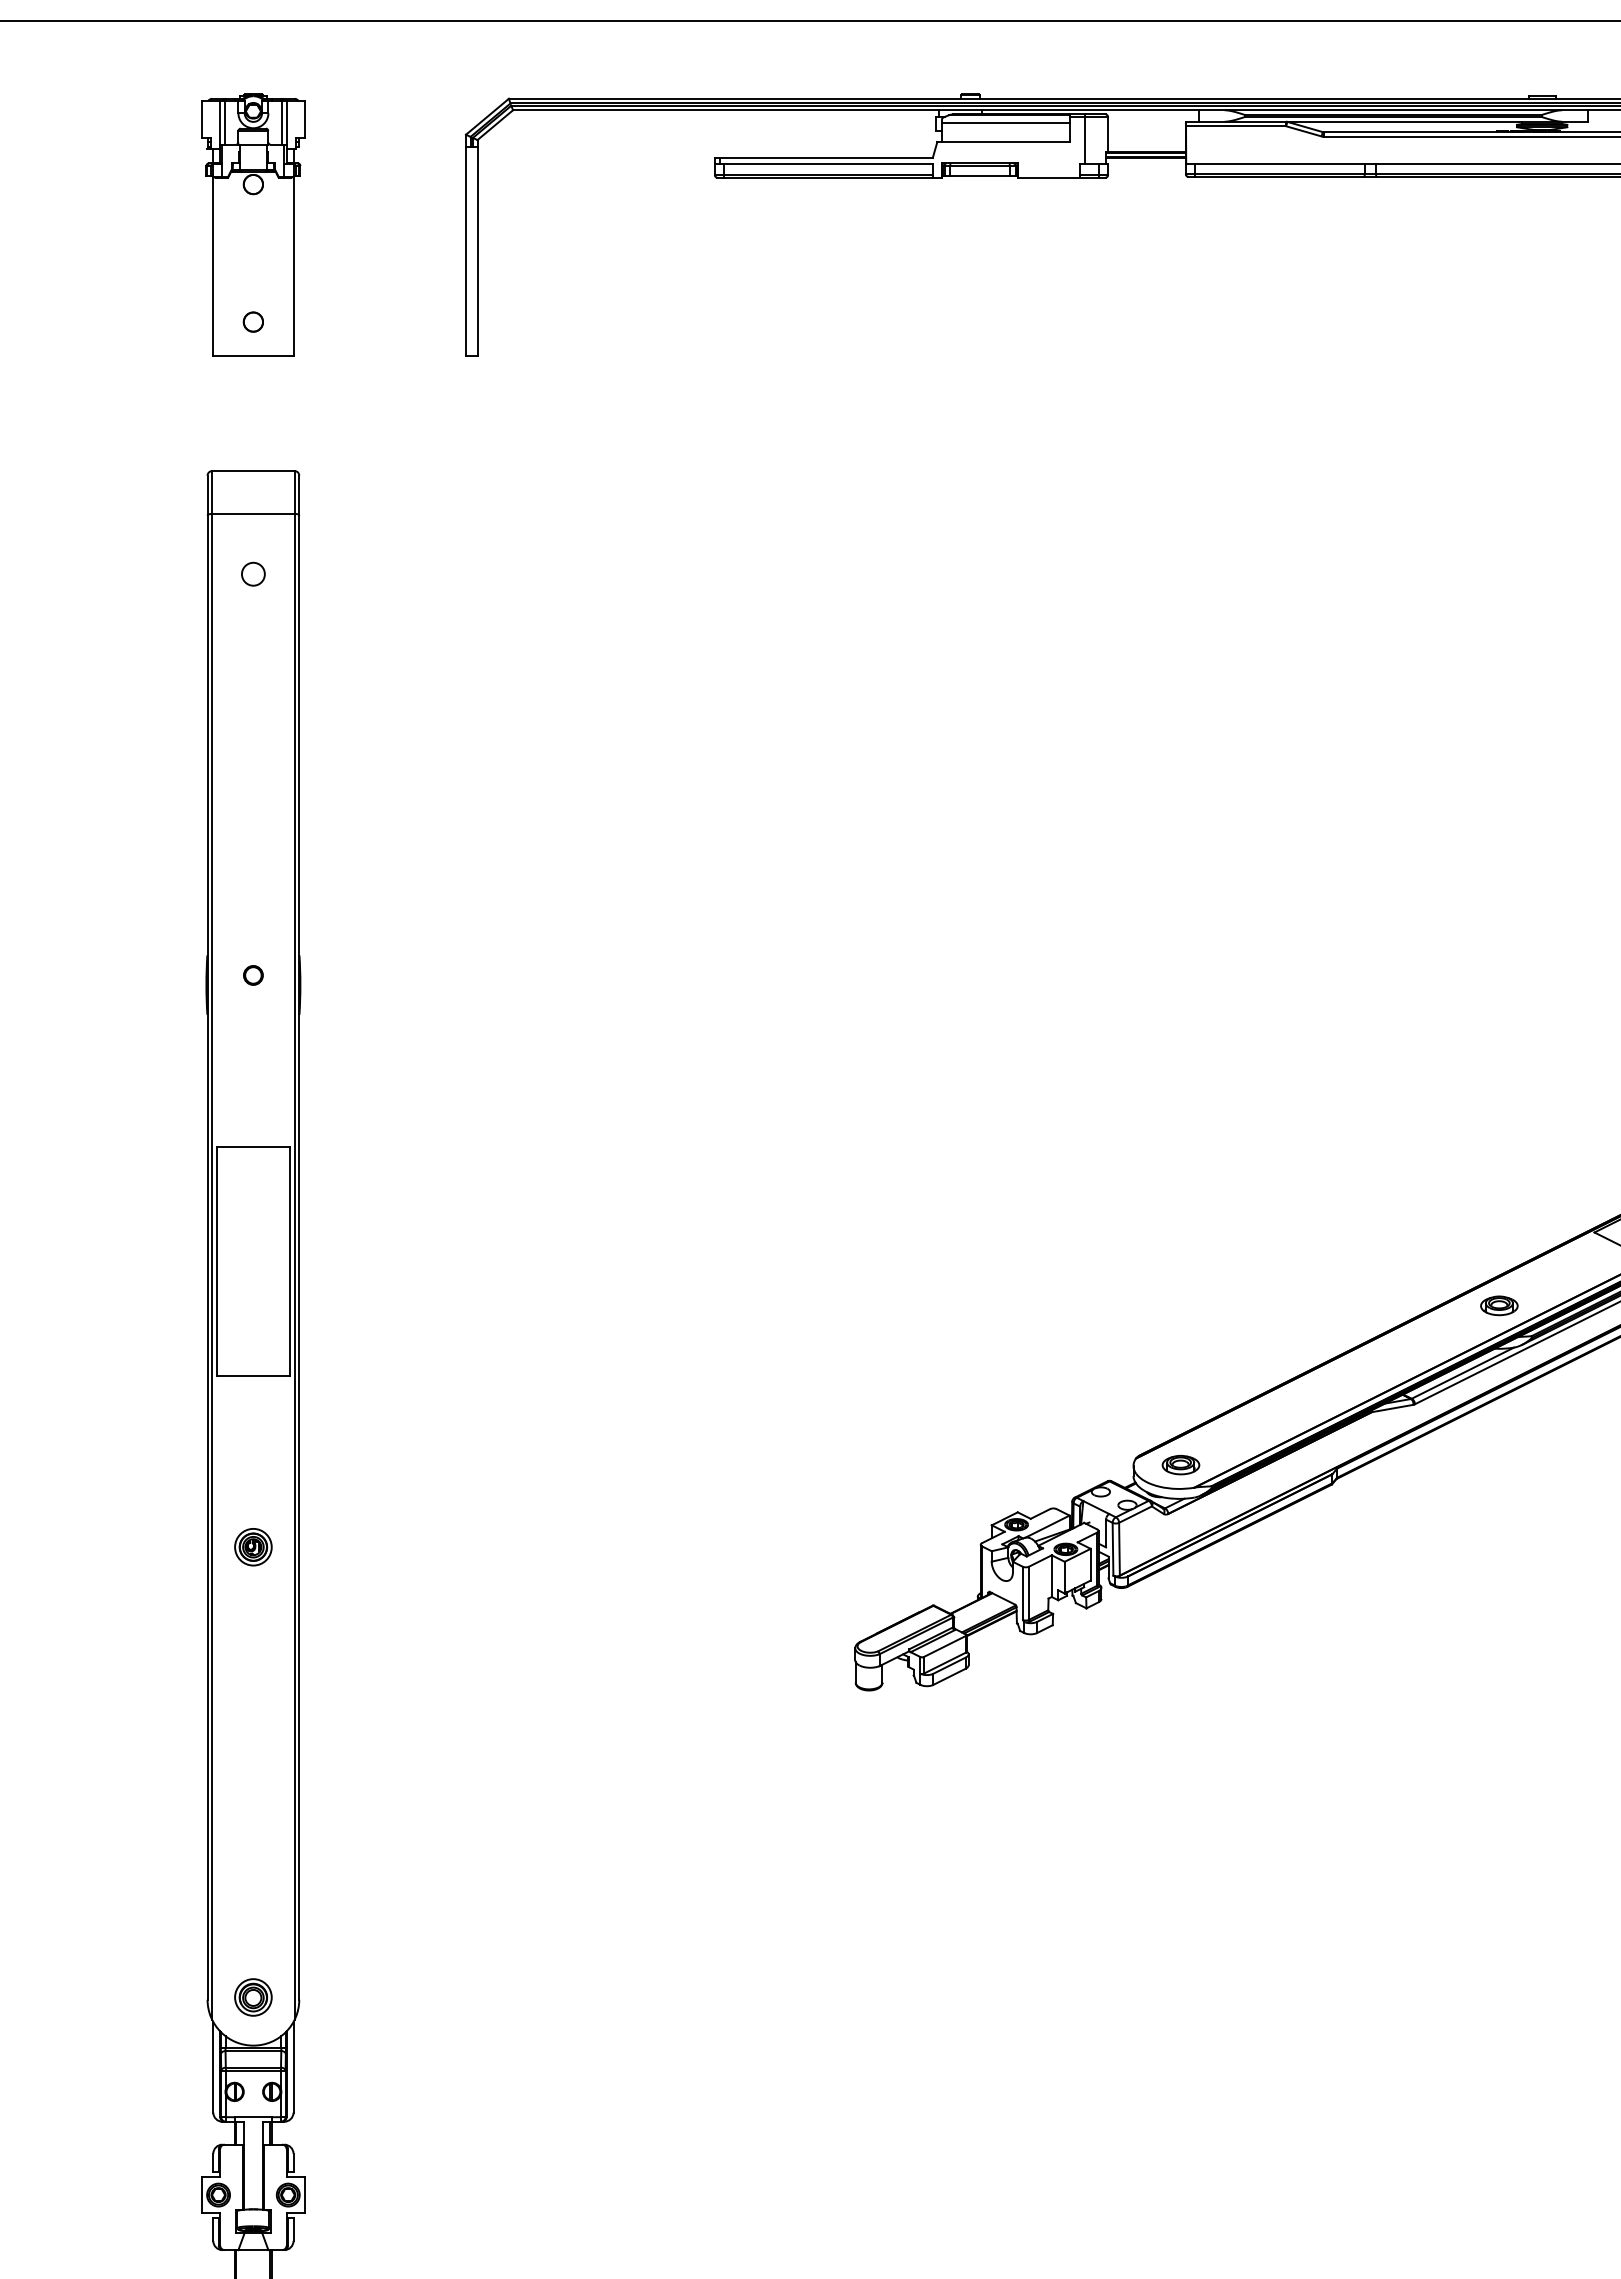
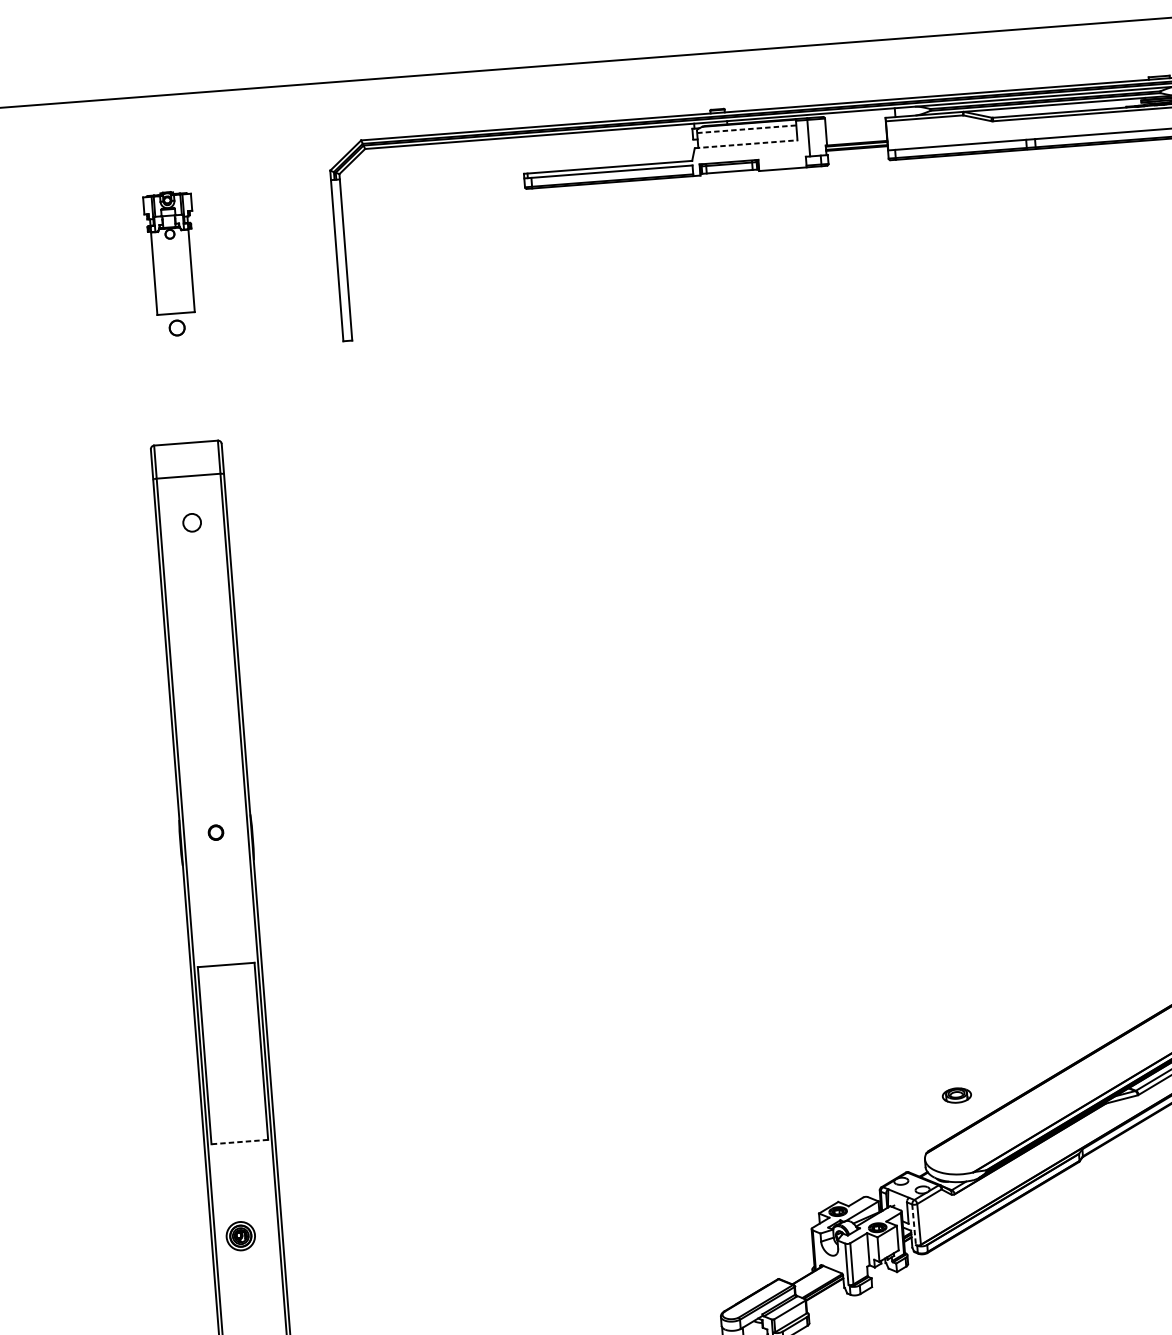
line: (1006, 122) -> (747, 129), solid -> dashed
line: (1004, 141) -> (746, 143), solid -> dashed
part: (253, 224) -> (171, 252), size x0.6
line: (253, 1375) -> (239, 1141), solid -> dashed
part: (1180, 1465) -> (956, 1095), moved
part: (253, 1547) -> (240, 1236), moved
line: (1113, 1549) -> (914, 1224), solid -> dashed

